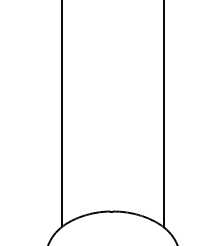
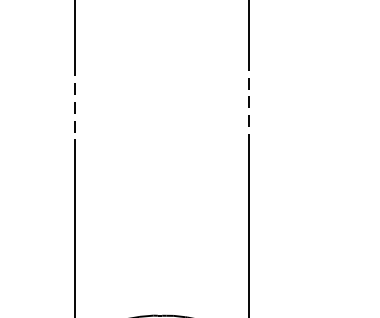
line: (61, 87) -> (74, 104), solid -> dashed
line: (164, 87) -> (250, 104), solid -> dashed

